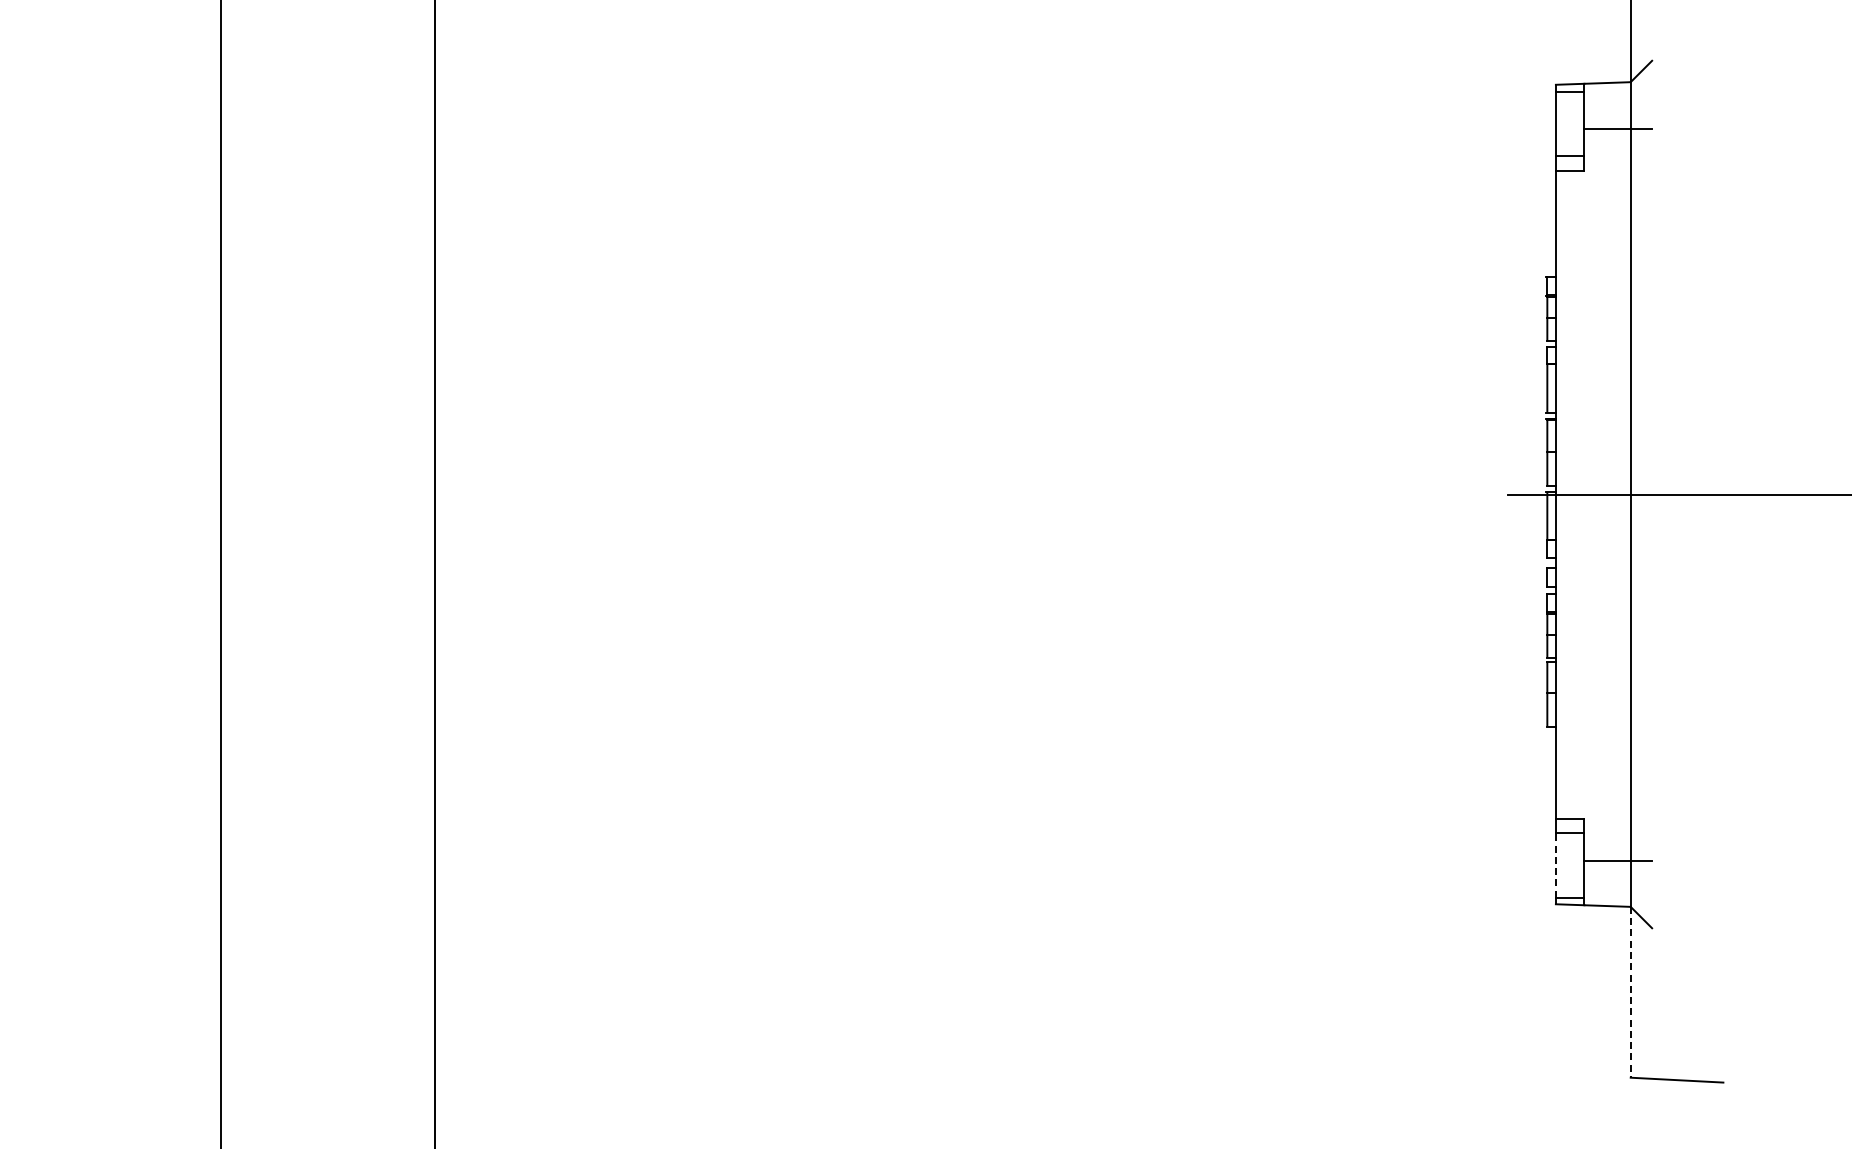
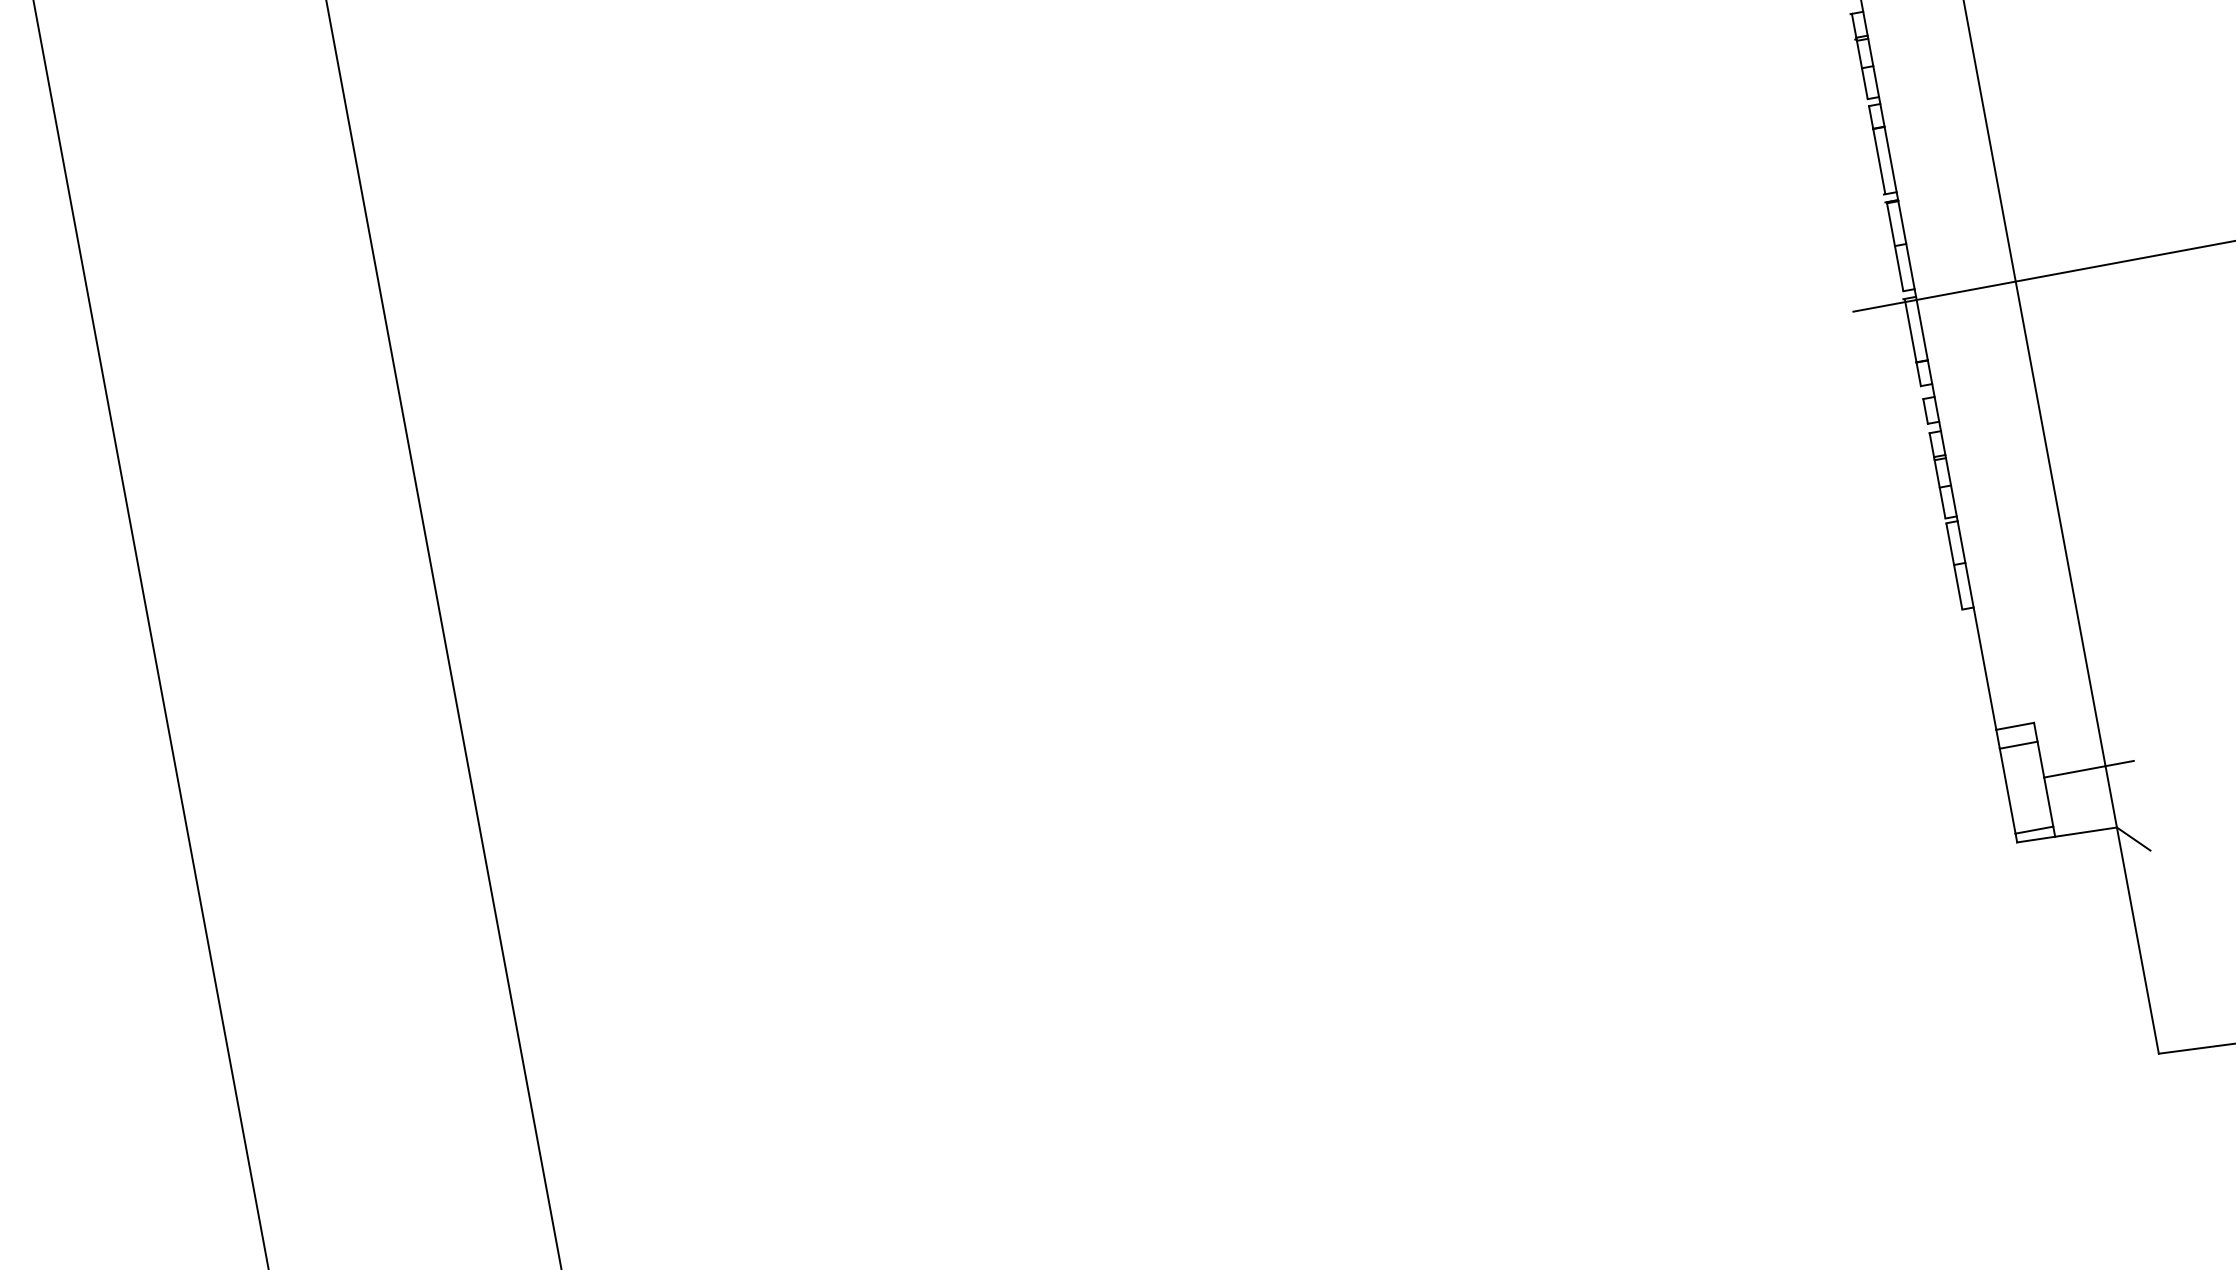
line: (1555, 865) -> (2007, 791), dashed -> solid
line: (1630, 992) -> (2137, 940), dashed -> solid

